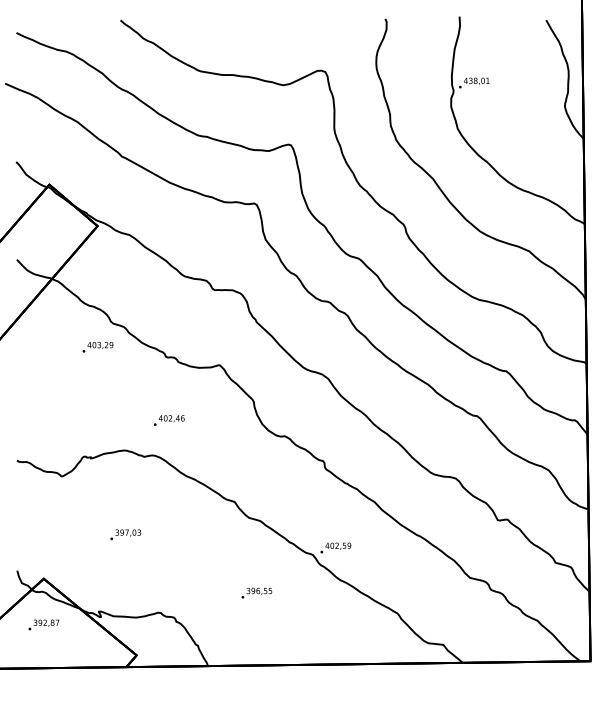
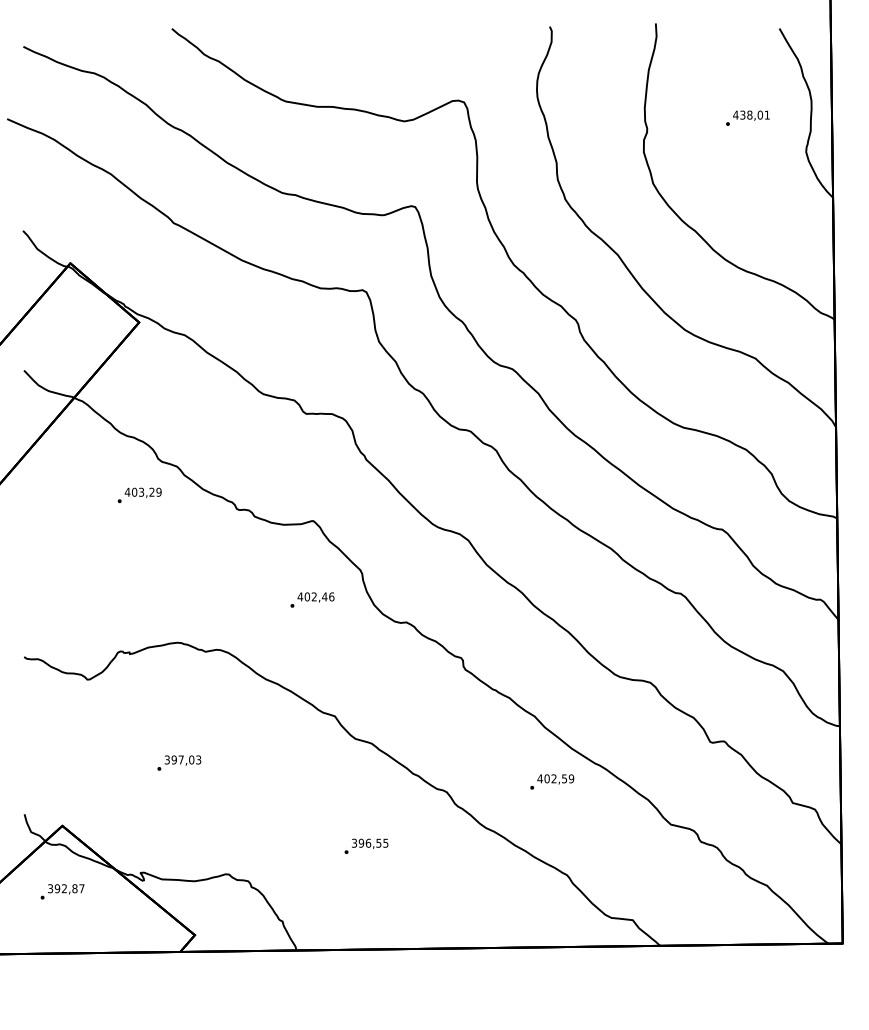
text: (474, 82) -> (747, 117), moved
text: (169, 420) -> (312, 599), moved
text: (336, 547) -> (552, 781), moved

